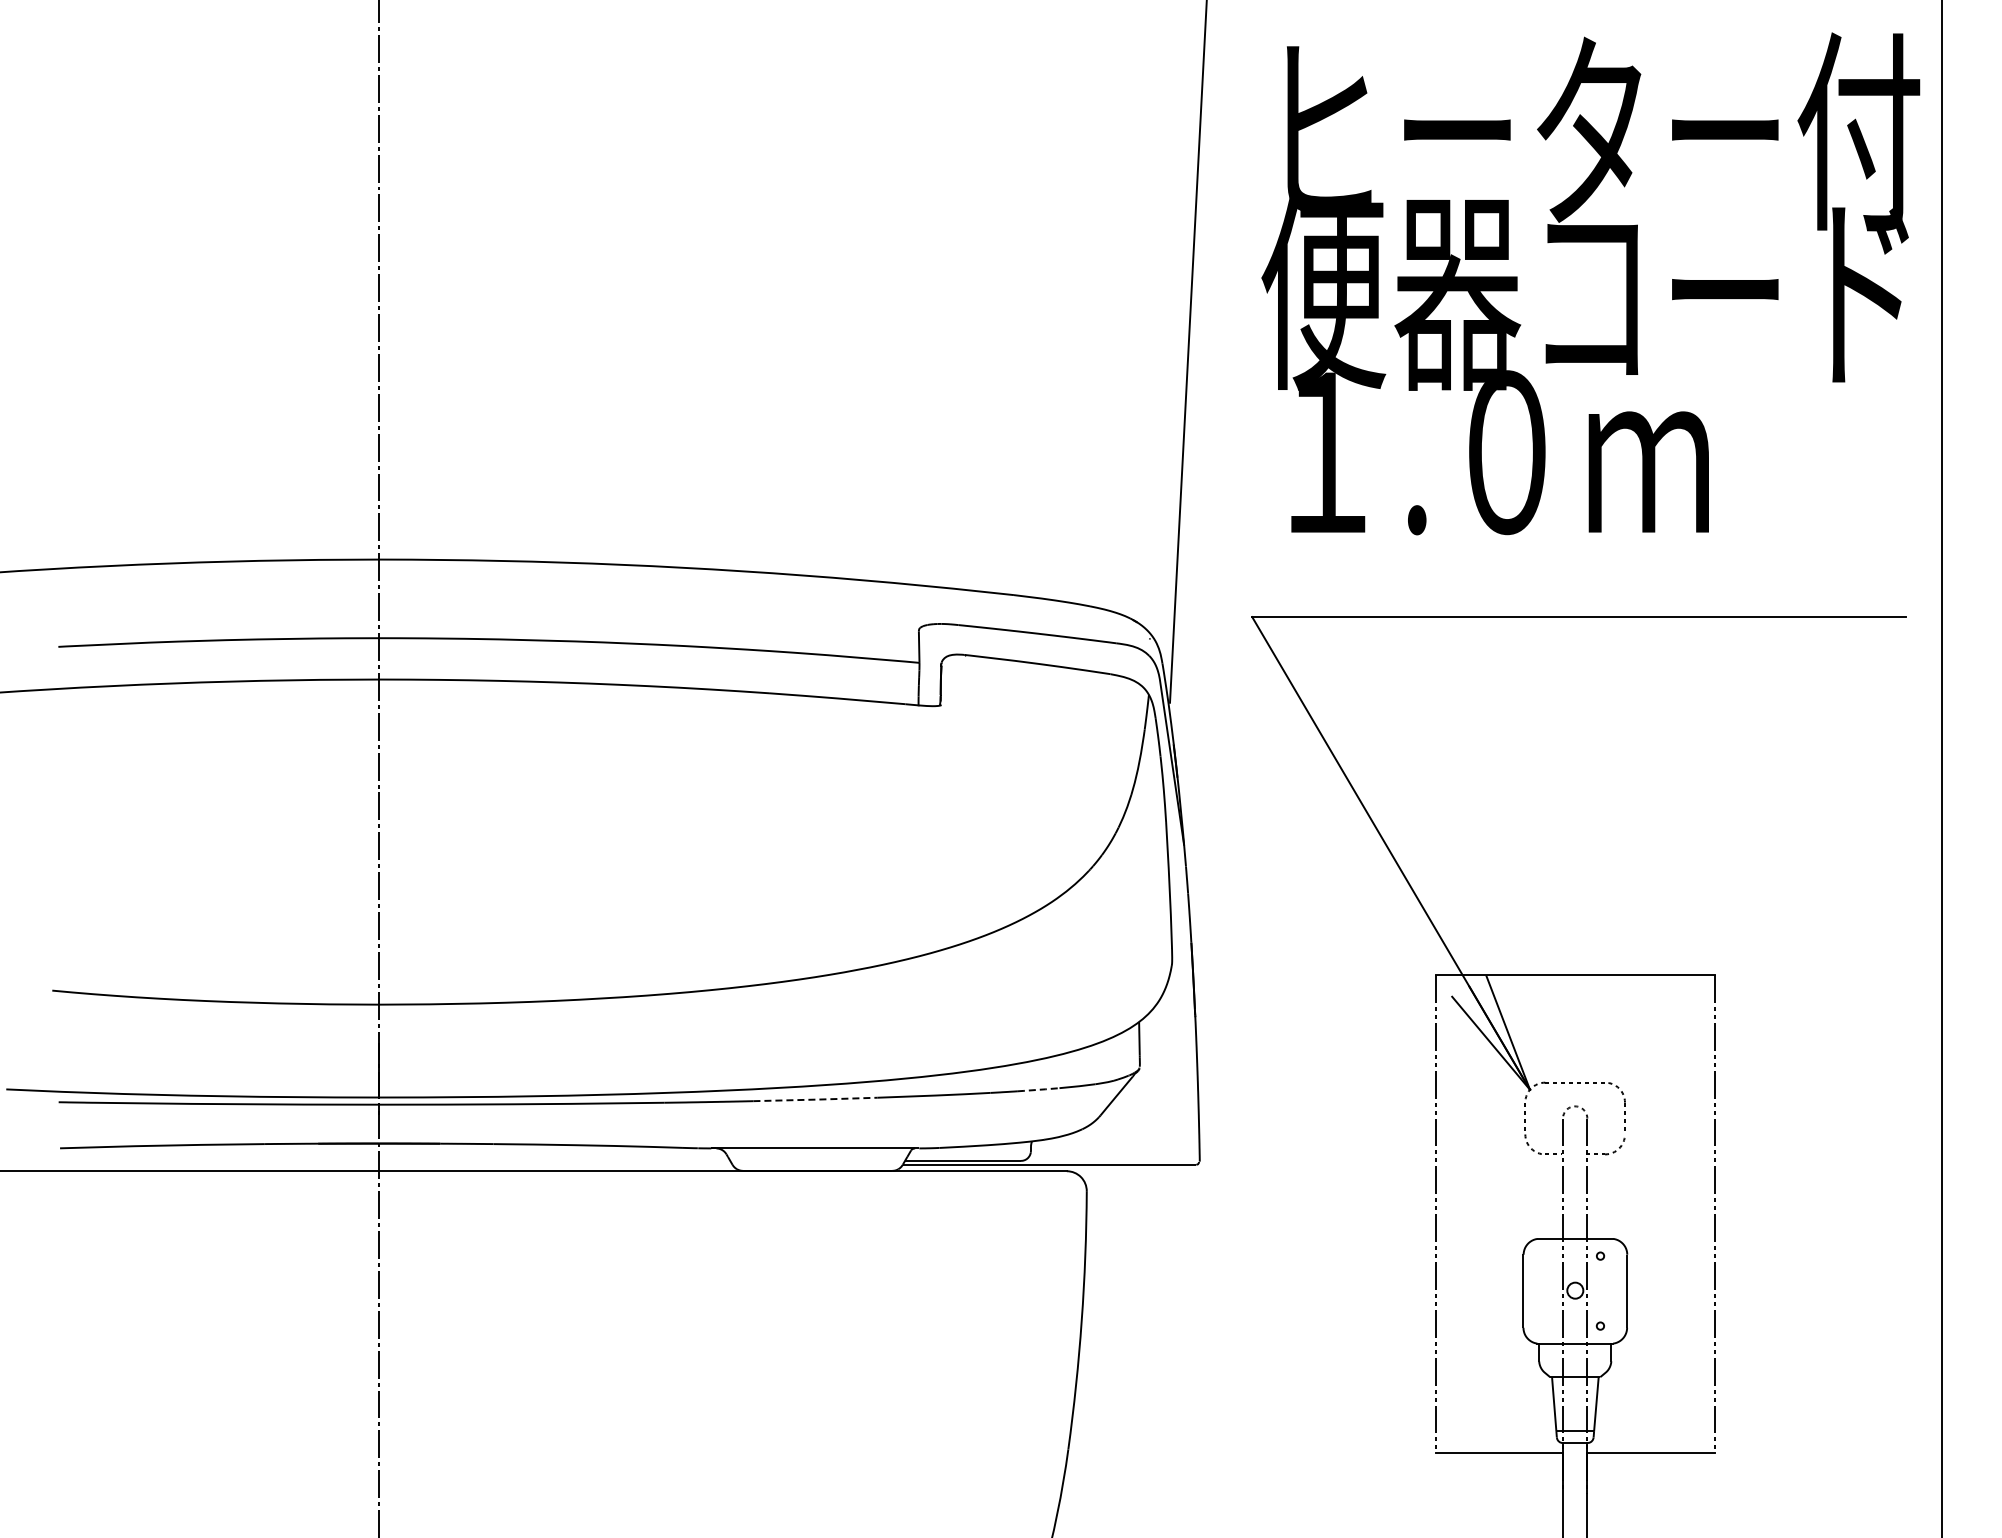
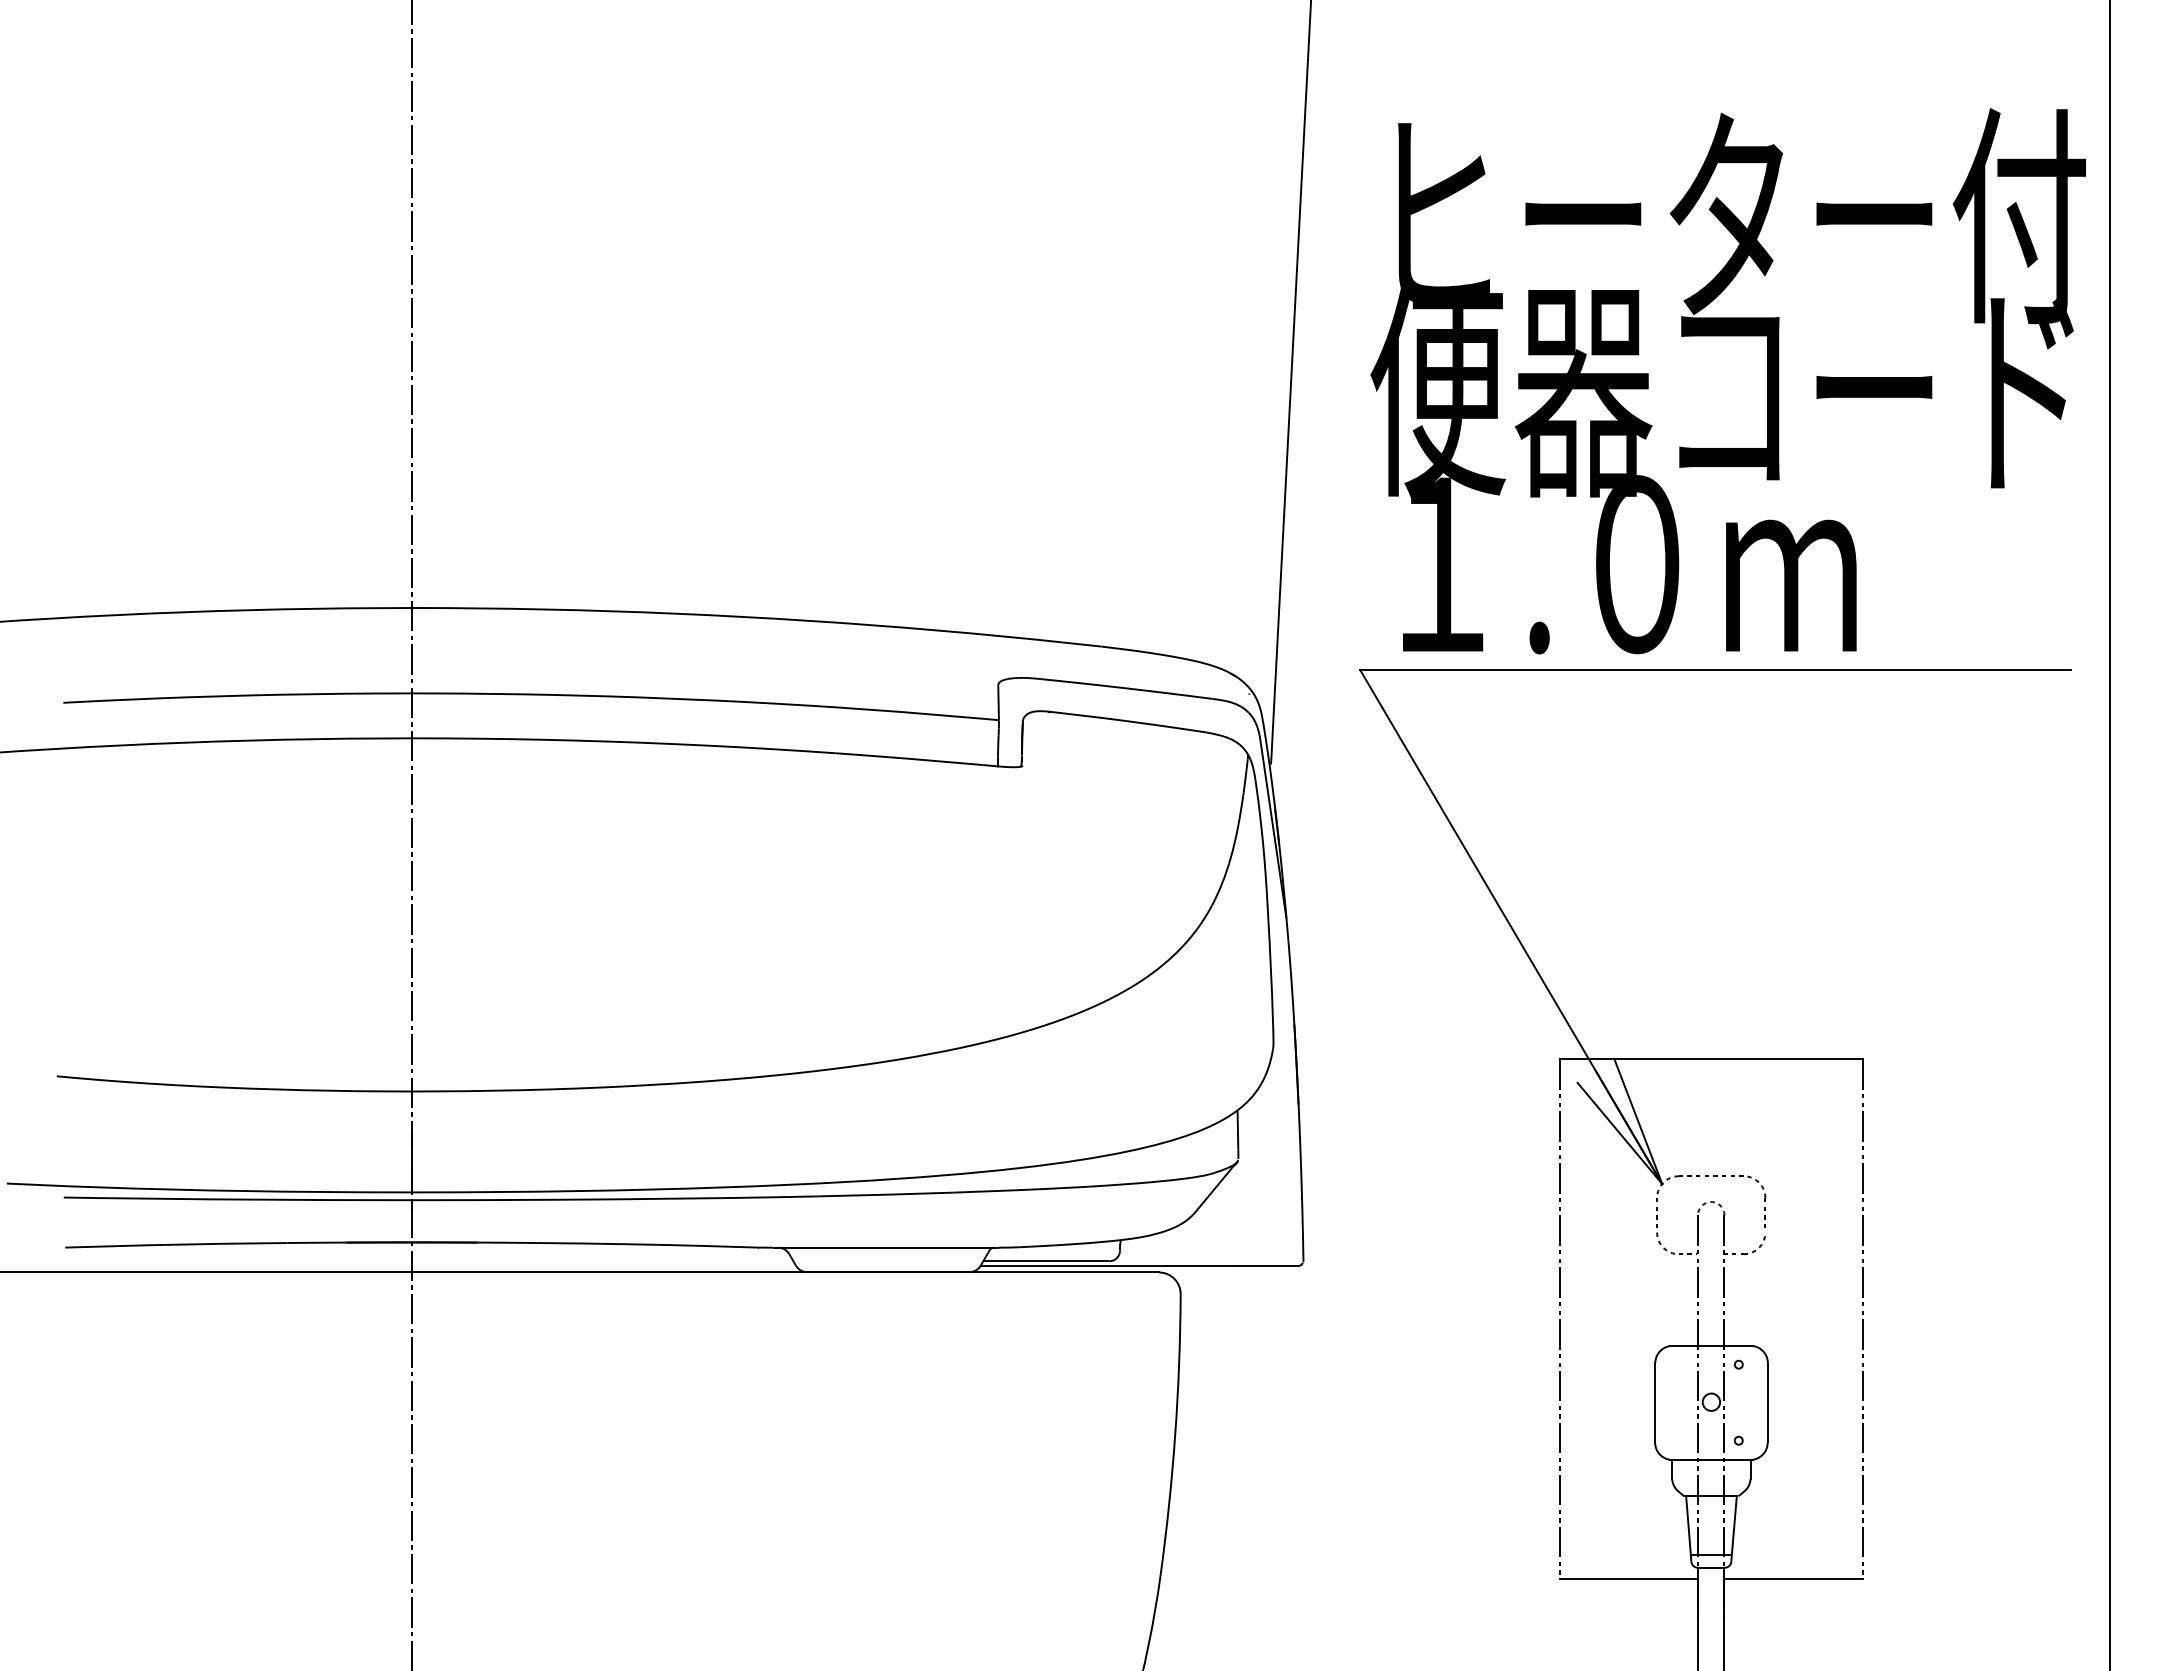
text: (1590, 283) -> (1727, 380), moved
line: (1038, 1089) -> (1128, 1183), dashed -> solid
line: (816, 1099) -> (887, 1194), dashed -> solid

